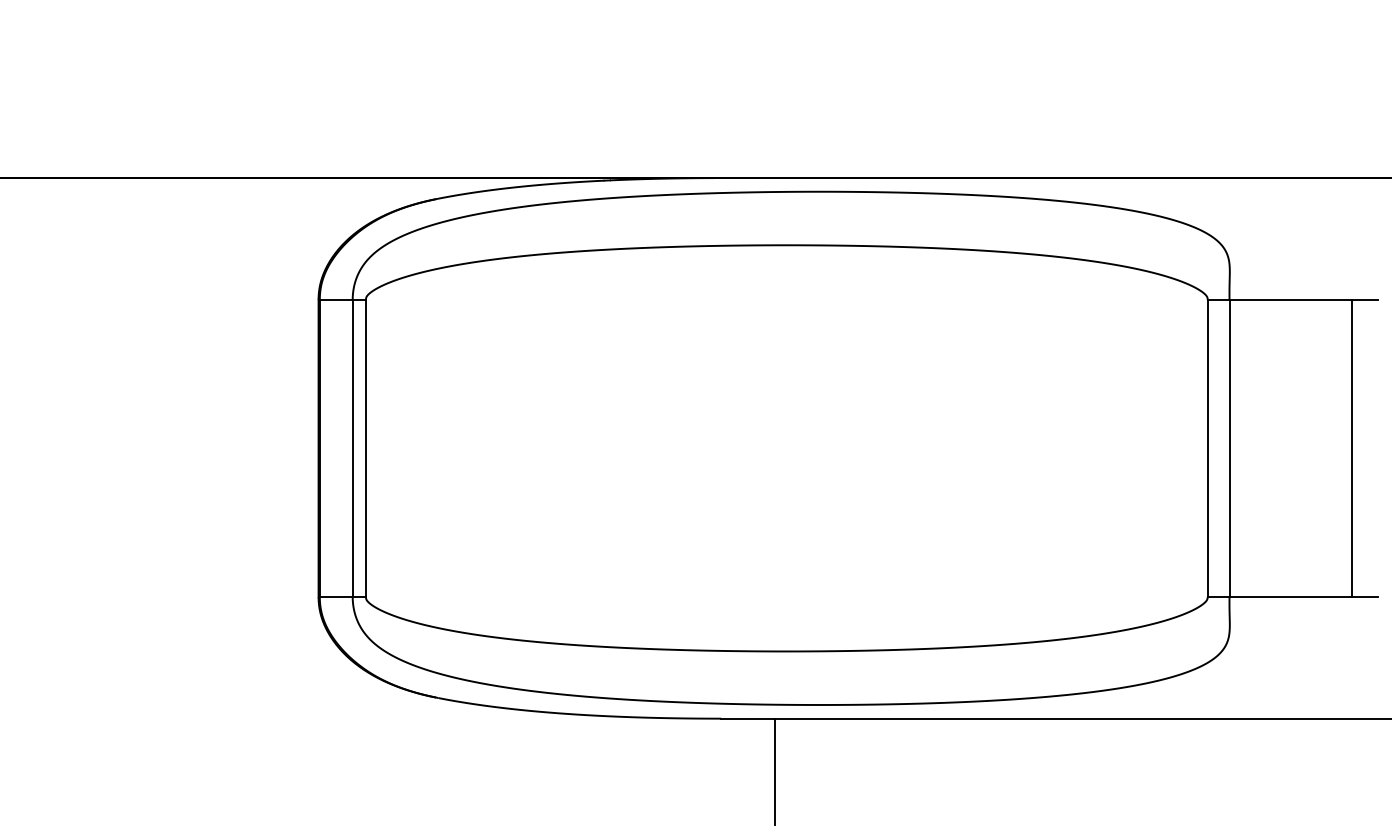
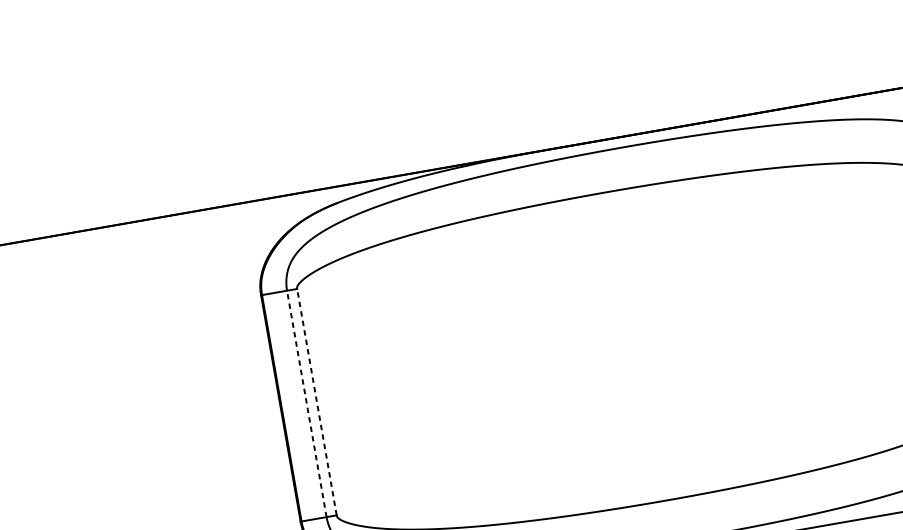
line: (352, 448) -> (306, 404), solid -> dashed
line: (365, 448) -> (316, 402), solid -> dashed

